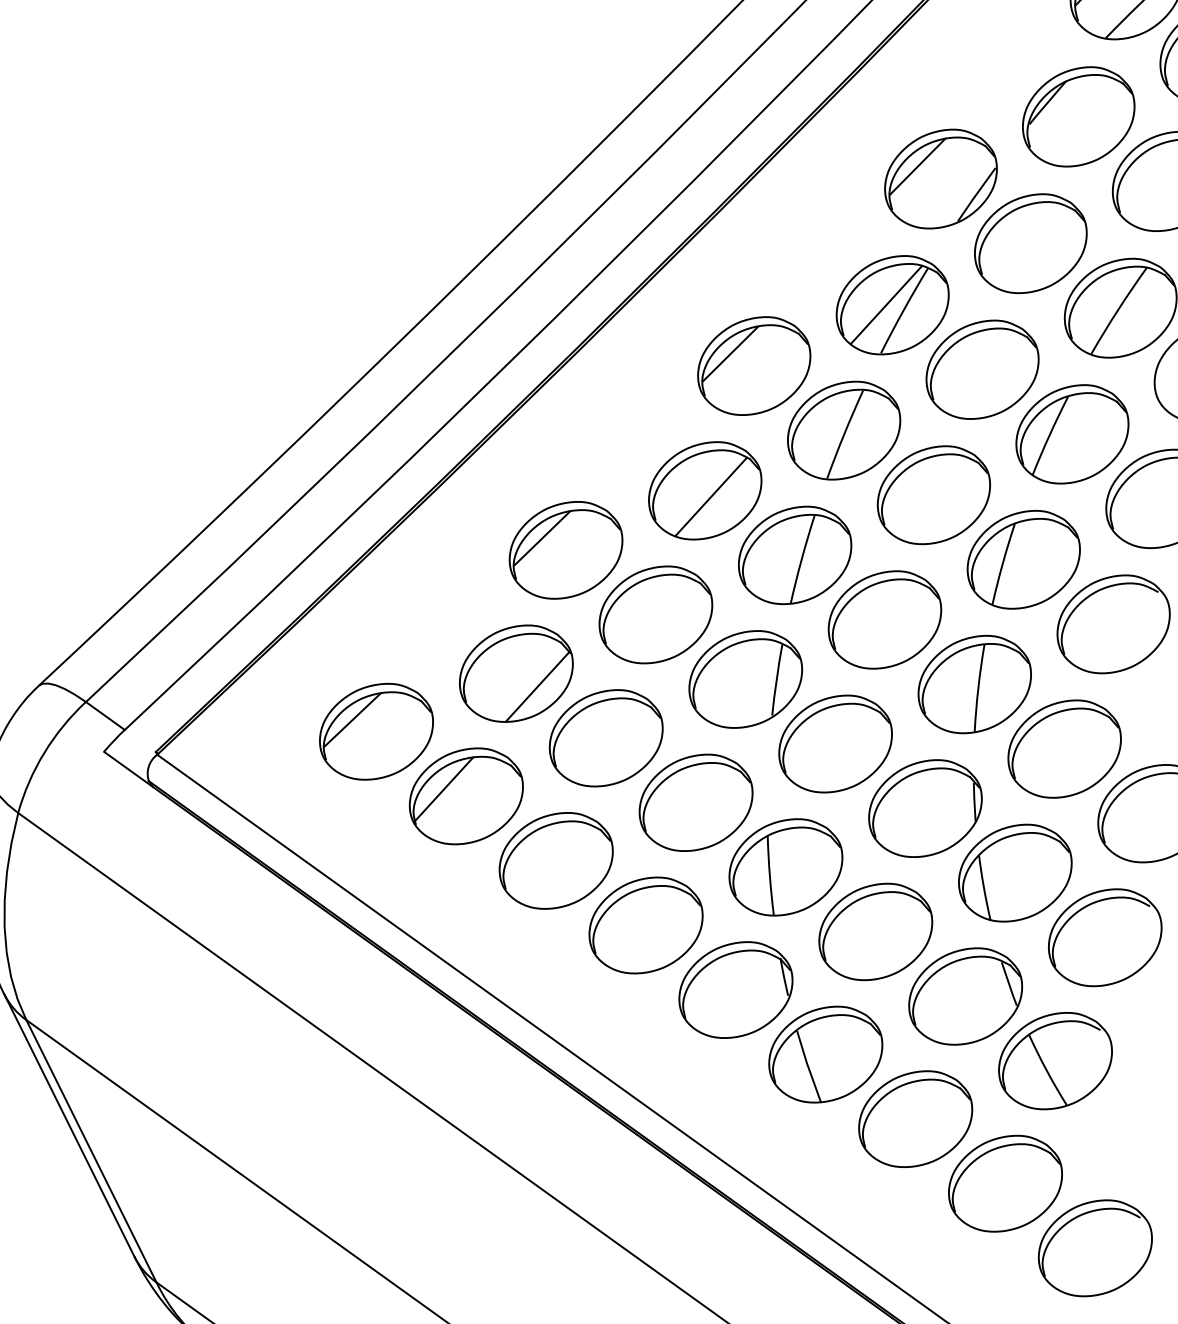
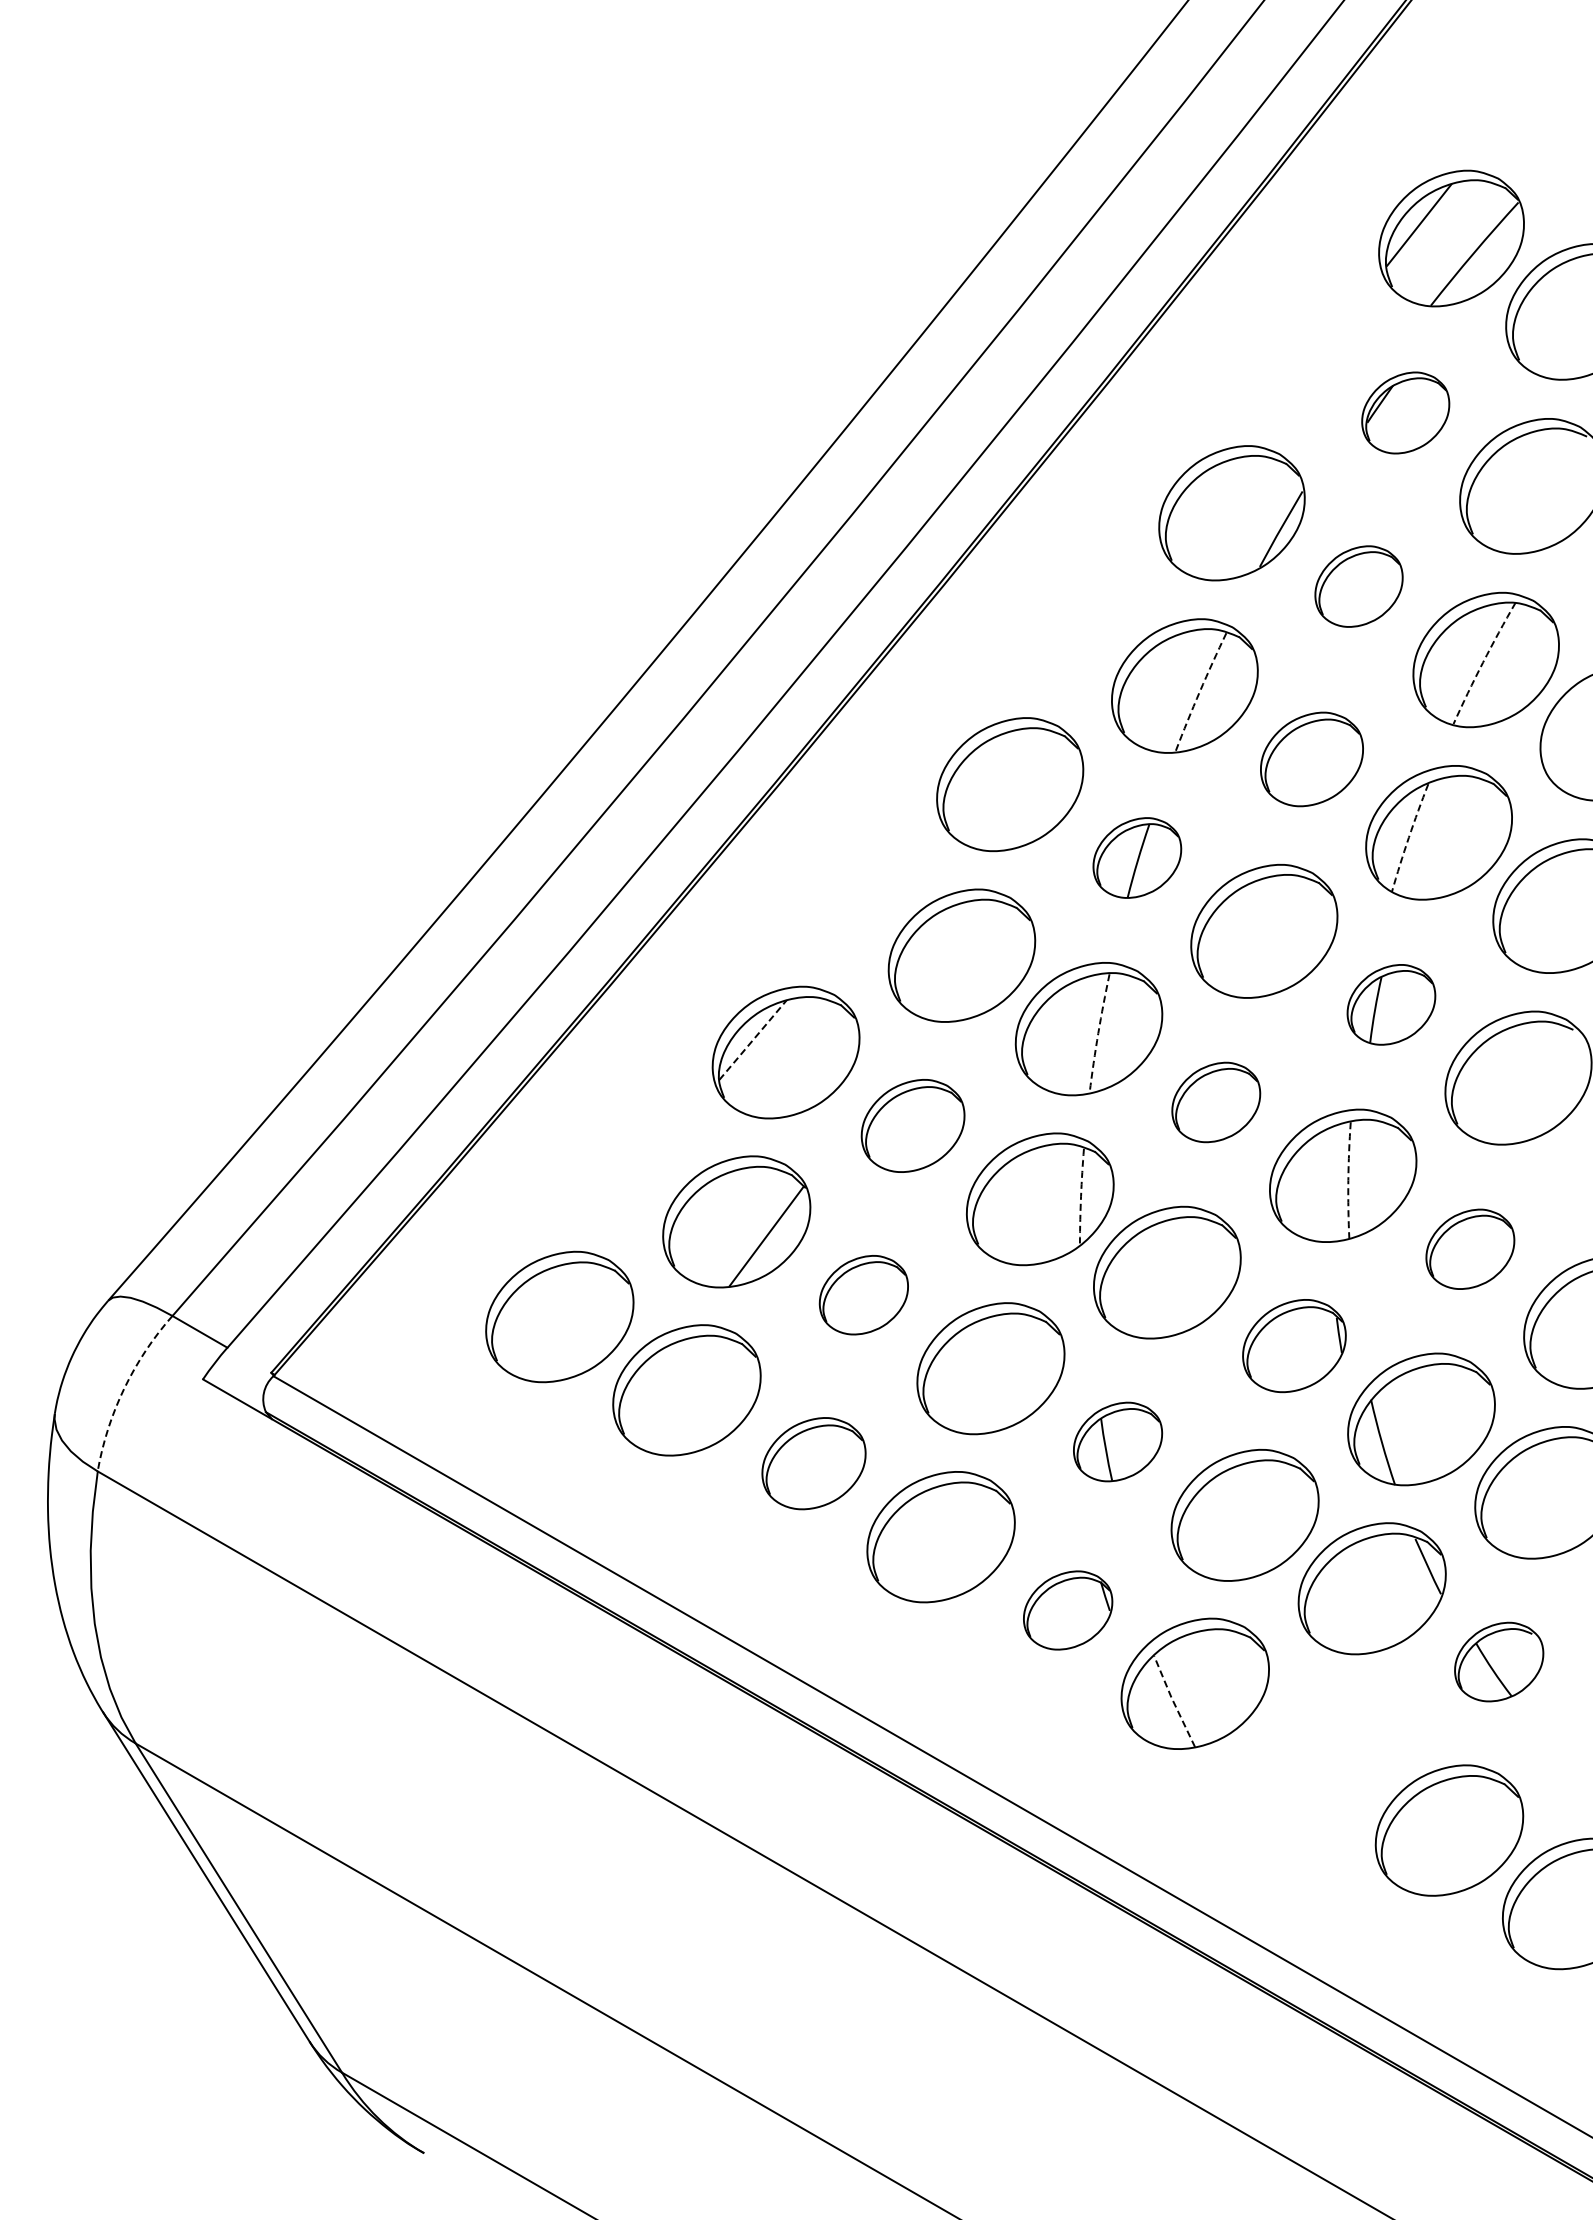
part: (1078, 116) -> (1405, 412), size x0.6
line: (917, 166) -> (1199, 499), removed
part: (1030, 243) -> (1358, 586), size x0.6
line: (886, 304) -> (1176, 686), removed
arc: (1118, 309) -> (1483, 662), solid -> dashed
arc: (903, 310) -> (1199, 691), solid -> dashed
line: (729, 353) -> (976, 771), removed
part: (982, 369) -> (1311, 759), size x0.7
part: (844, 430) -> (1137, 857), size x0.6
arc: (1049, 435) -> (1408, 837), solid -> dashed
line: (711, 496) -> (970, 962), removed
line: (542, 538) -> (753, 1040), solid -> dashed
arc: (801, 559) -> (1098, 1033), solid -> dashed
part: (1023, 559) -> (1391, 1004), size x0.6
part: (655, 614) -> (912, 1125), size x0.7
part: (885, 620) -> (1216, 1102), size x0.6
arc: (776, 680) -> (1081, 1196), solid -> dashed
arc: (978, 688) -> (1348, 1180), solid -> dashed
line: (352, 719) -> (526, 1304), removed
part: (606, 737) -> (863, 1294), size x0.6
part: (1064, 749) -> (1470, 1249), size x0.6
arc: (44, 752) -> (124, 1388), solid -> dashed
line: (444, 788) -> (656, 1383), removed
part: (925, 808) -> (1294, 1345), size x0.7
part: (555, 860) -> (813, 1463), size x0.7
part: (785, 866) -> (1117, 1441), size x0.6
part: (735, 990) -> (1067, 1610), size x0.6
part: (1054, 1060) -> (1498, 1661), size x0.6
line: (808, 1066) -> (1173, 1701), solid -> dashed
part: (914, 1119) -> (1321, 1757), removed

